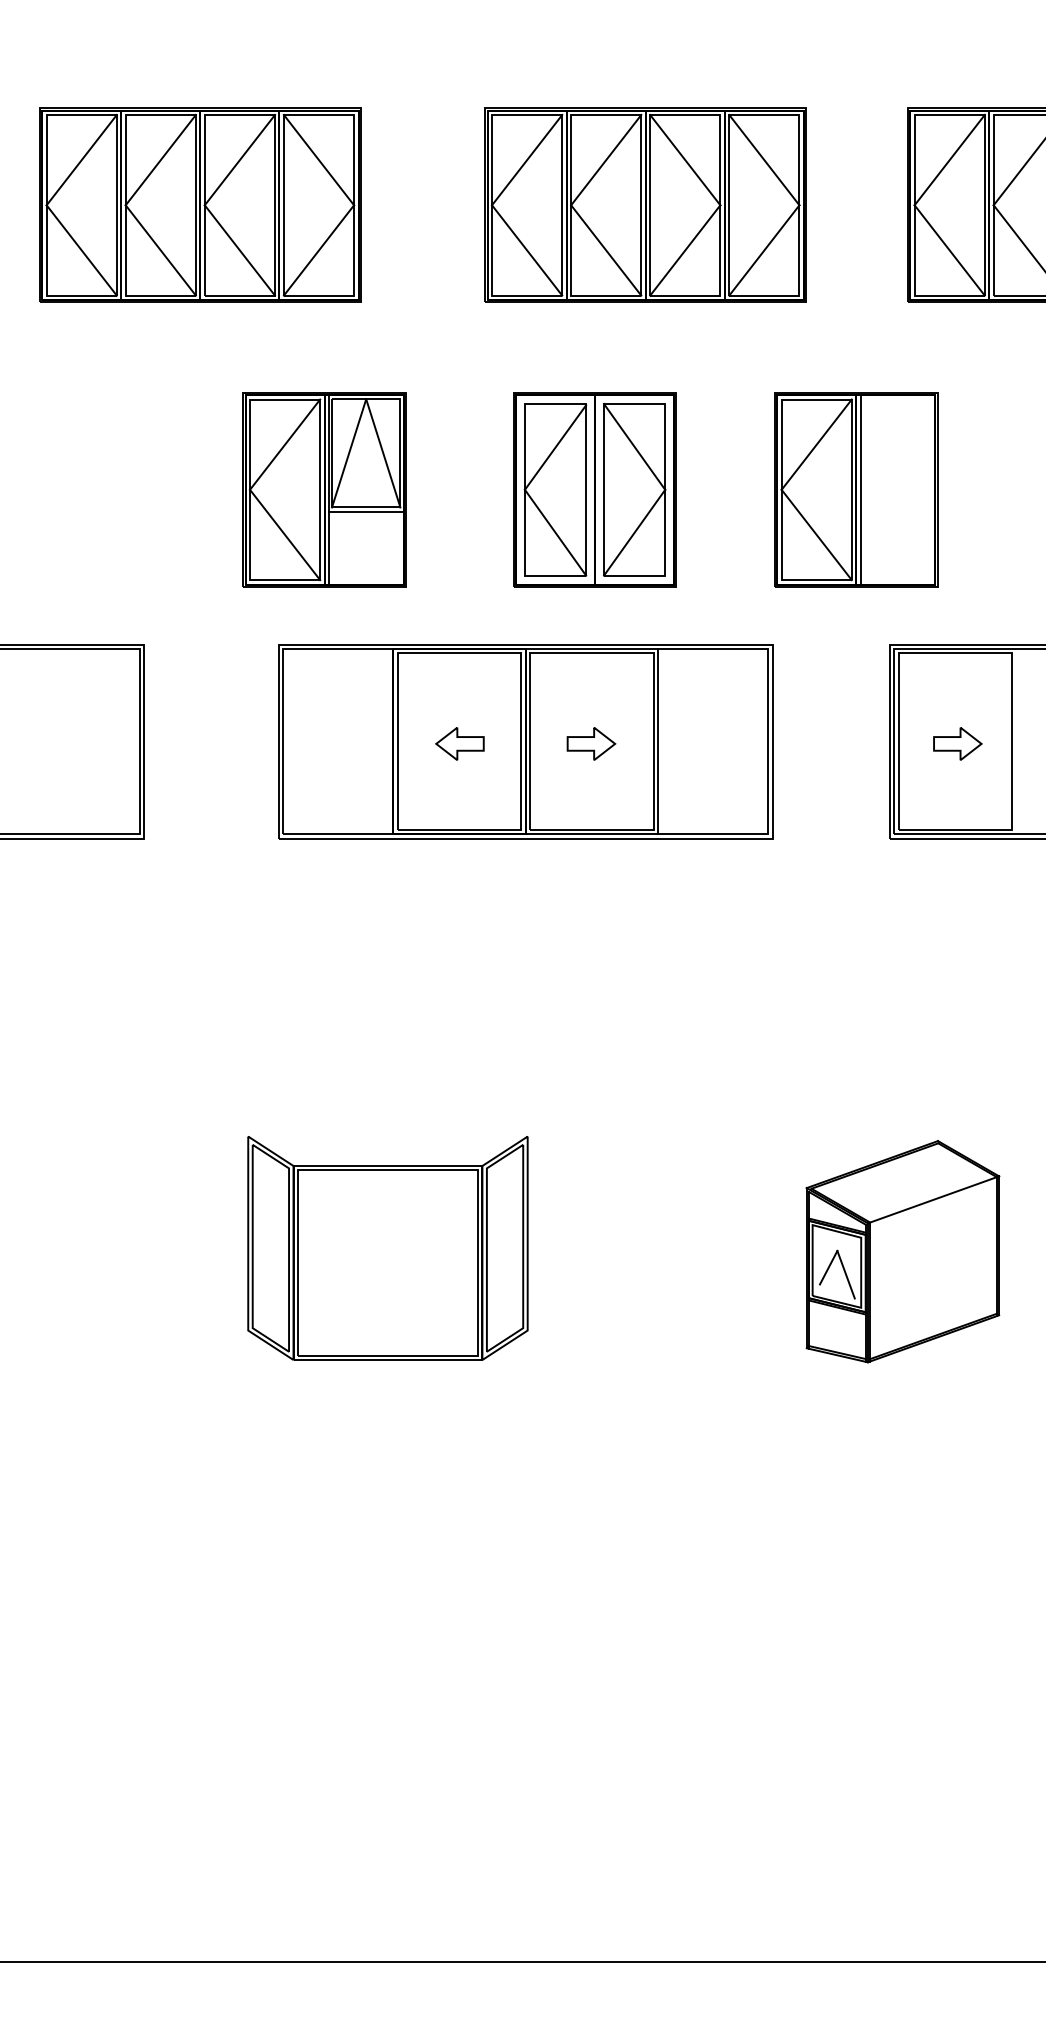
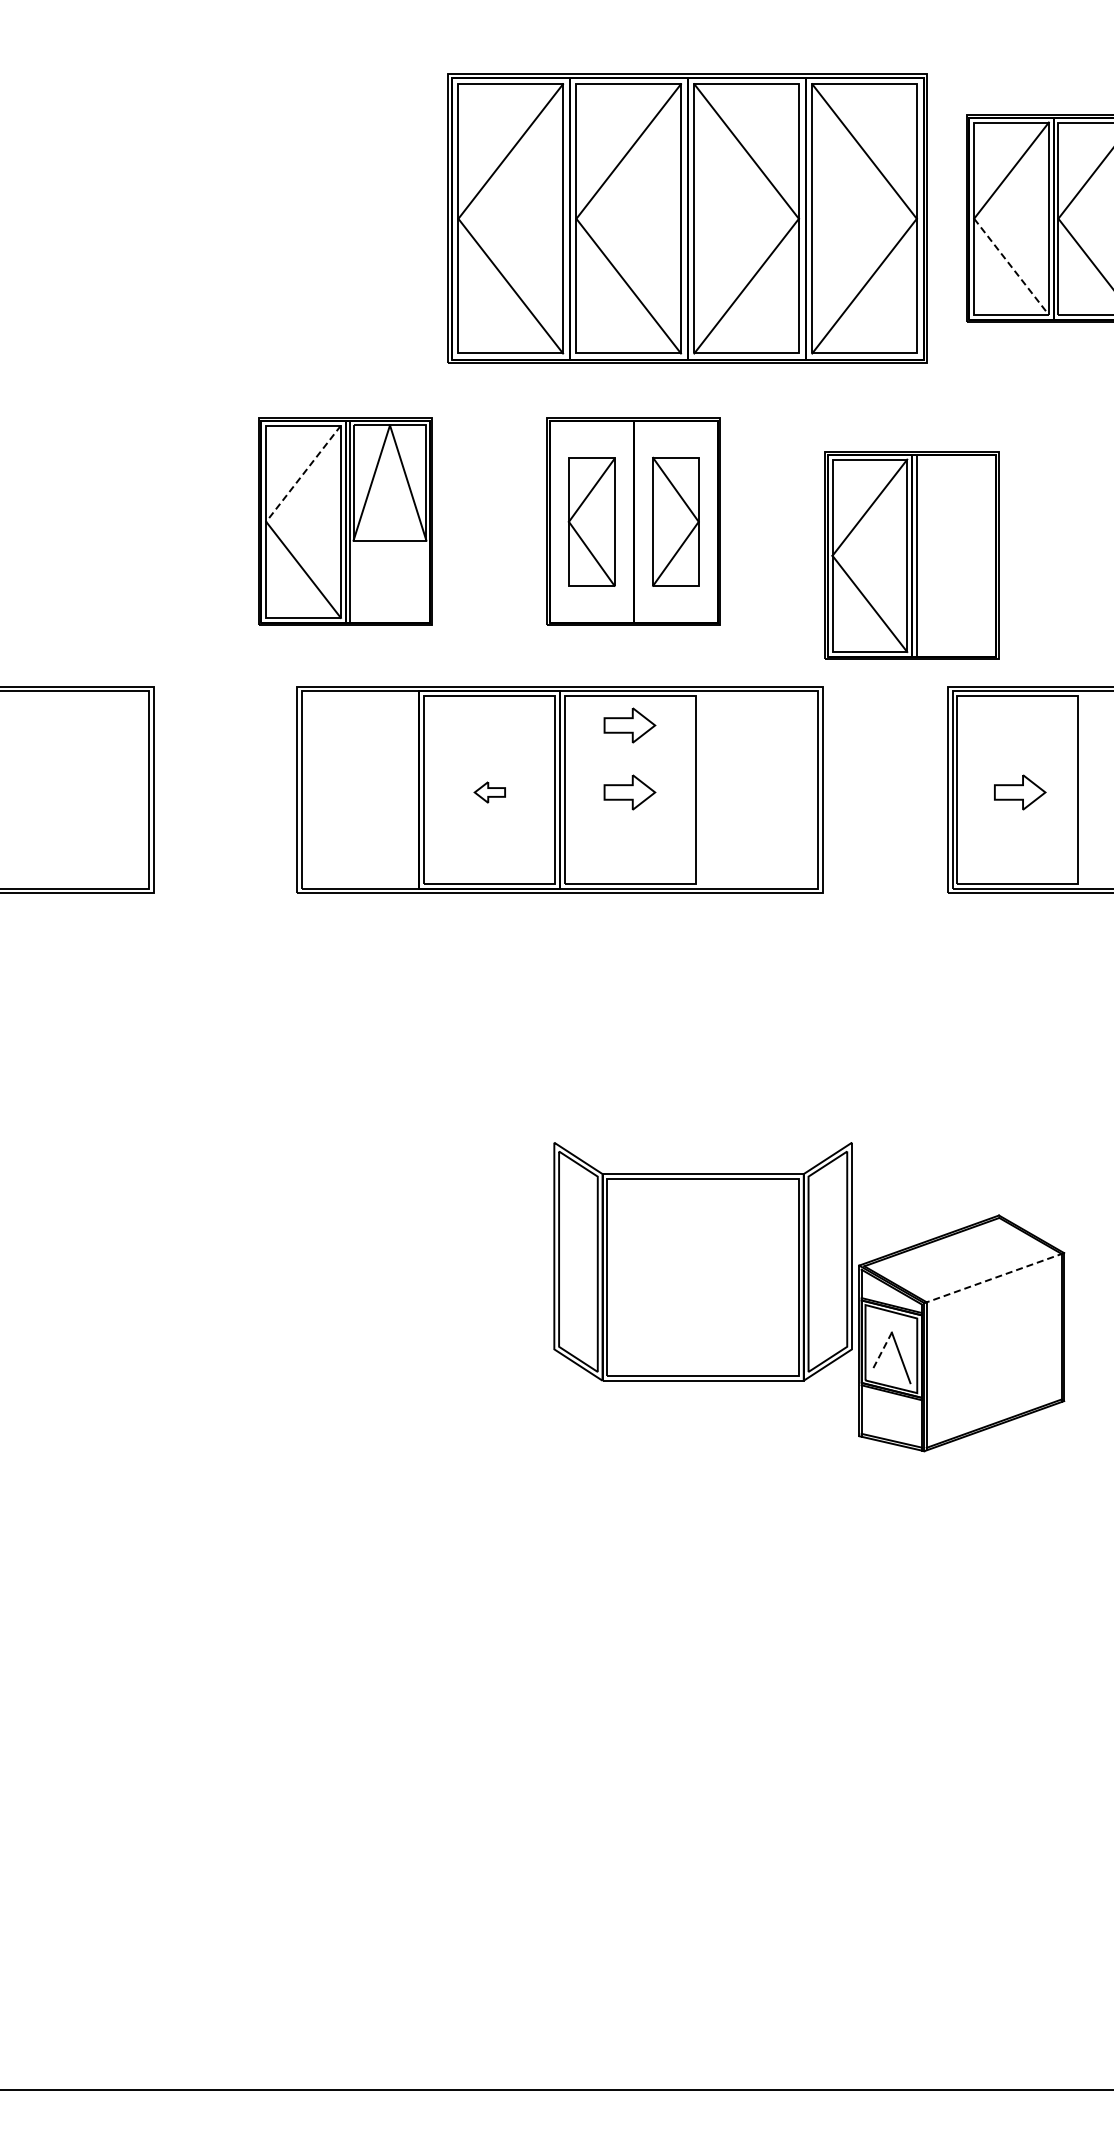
part: (199, 205) -> (212, 218), removed
part: (645, 205) -> (687, 218), size x1.4
line: (949, 250) -> (1011, 266), solid -> dashed
line: (285, 444) -> (303, 473), solid -> dashed
part: (555, 489) -> (591, 521), size x0.7
part: (634, 489) -> (675, 521), size x0.7
part: (855, 489) -> (911, 555), moved
line: (365, 512) -> (389, 545), removed
part: (591, 681) -> (629, 725), added
line: (657, 741) -> (700, 789), removed
part: (459, 743) -> (489, 792), size x0.6
line: (932, 1200) -> (993, 1278), solid -> dashed
part: (387, 1248) -> (702, 1261), moved
line: (828, 1267) -> (882, 1350), solid -> dashed

